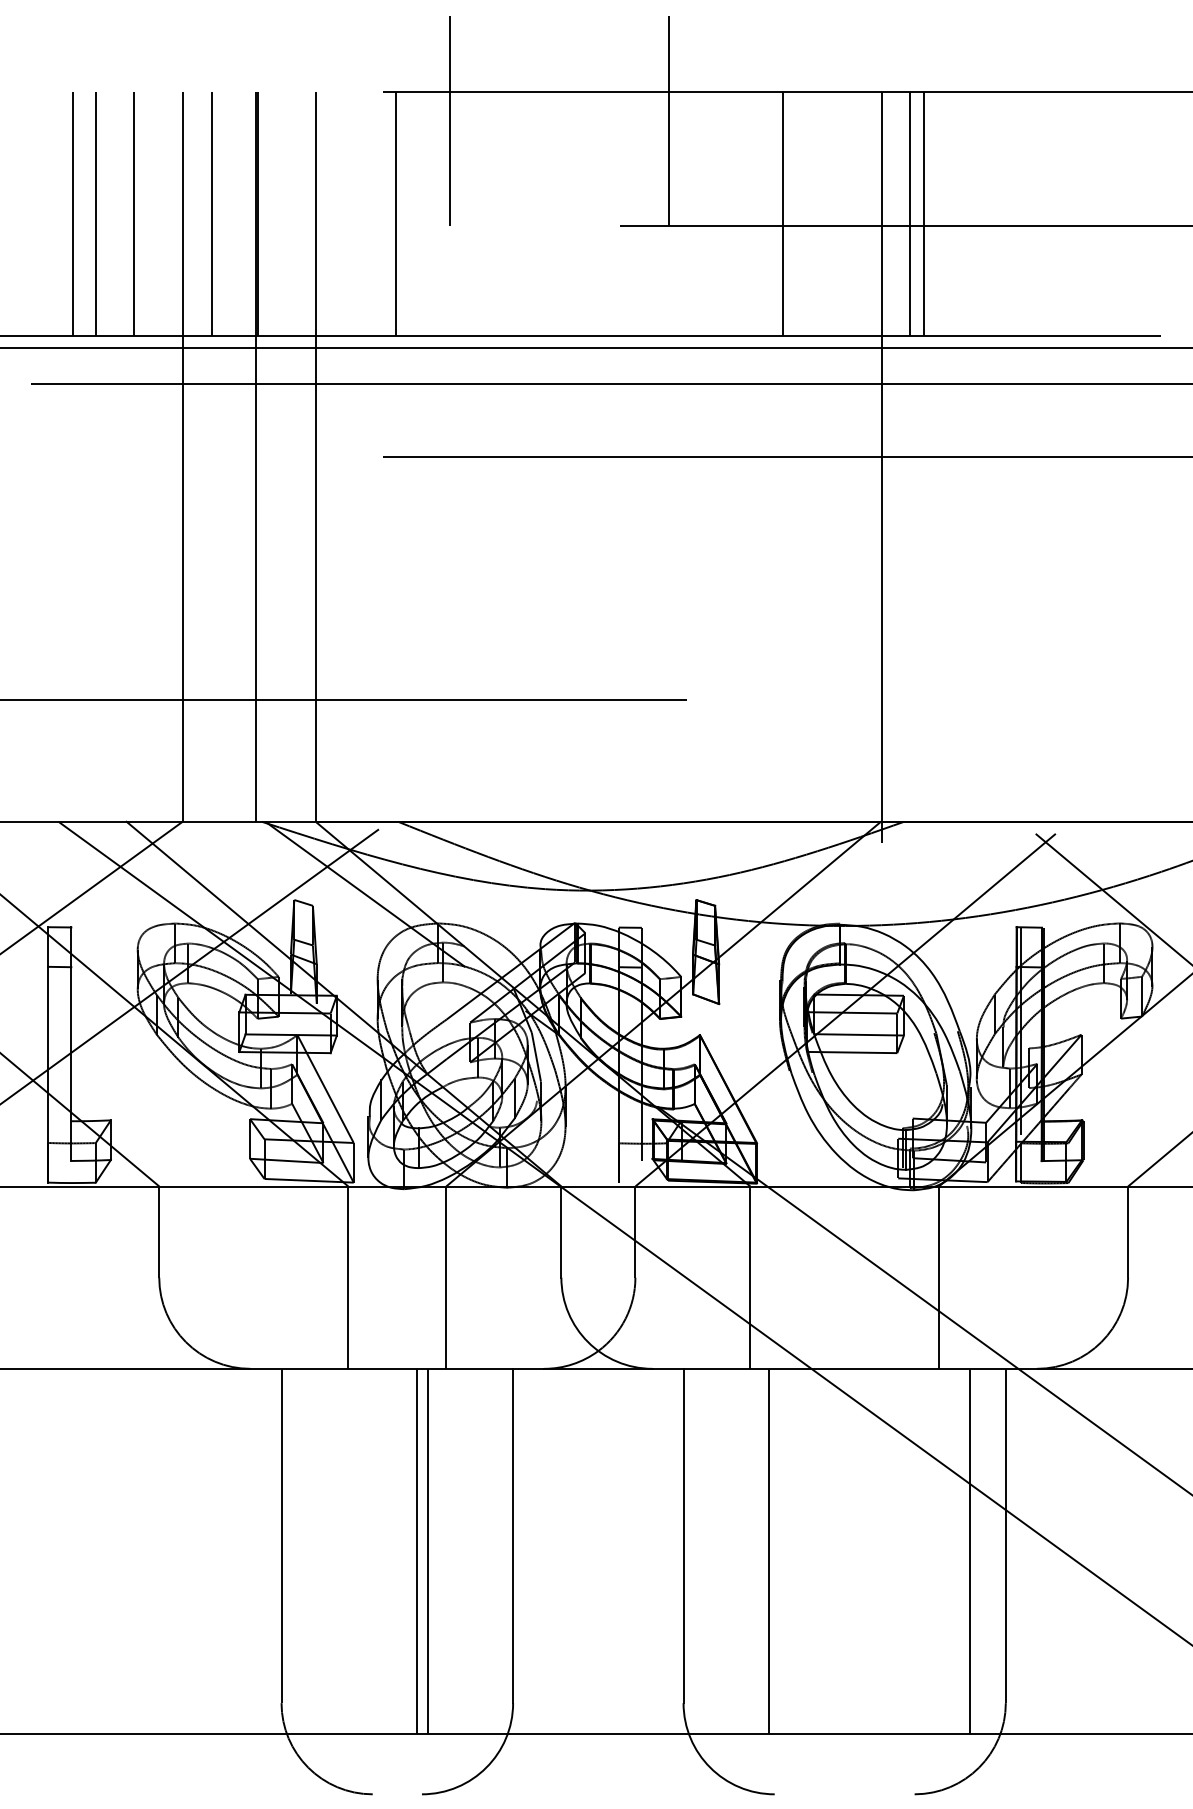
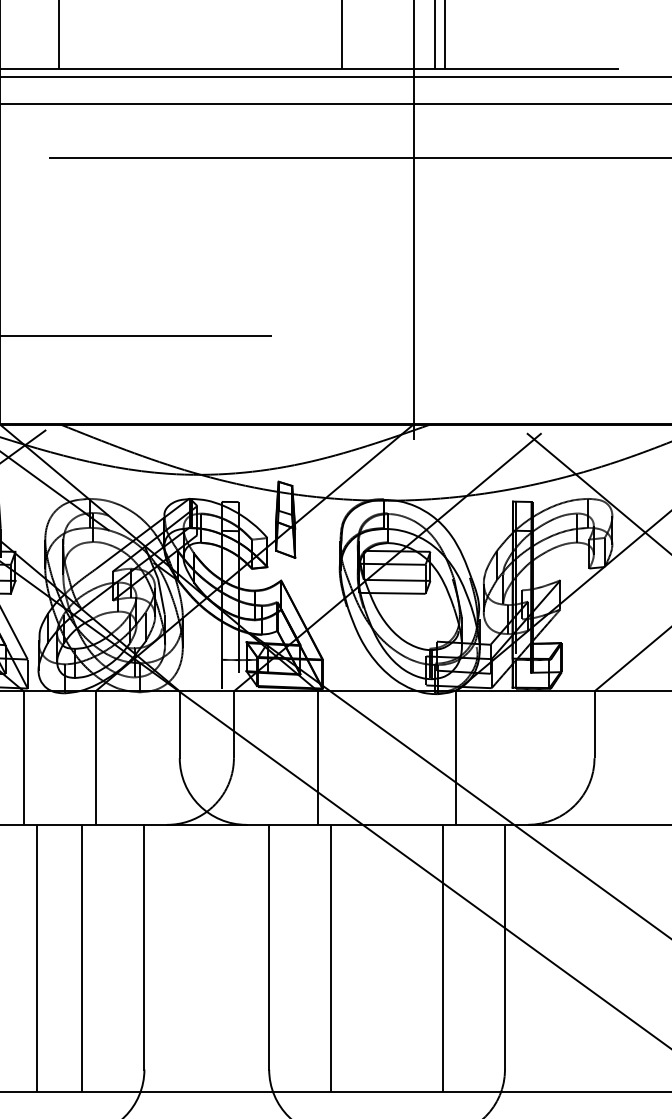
line: (416, 1550) -> (37, 957), moved
line: (969, 1550) -> (442, 957), moved

